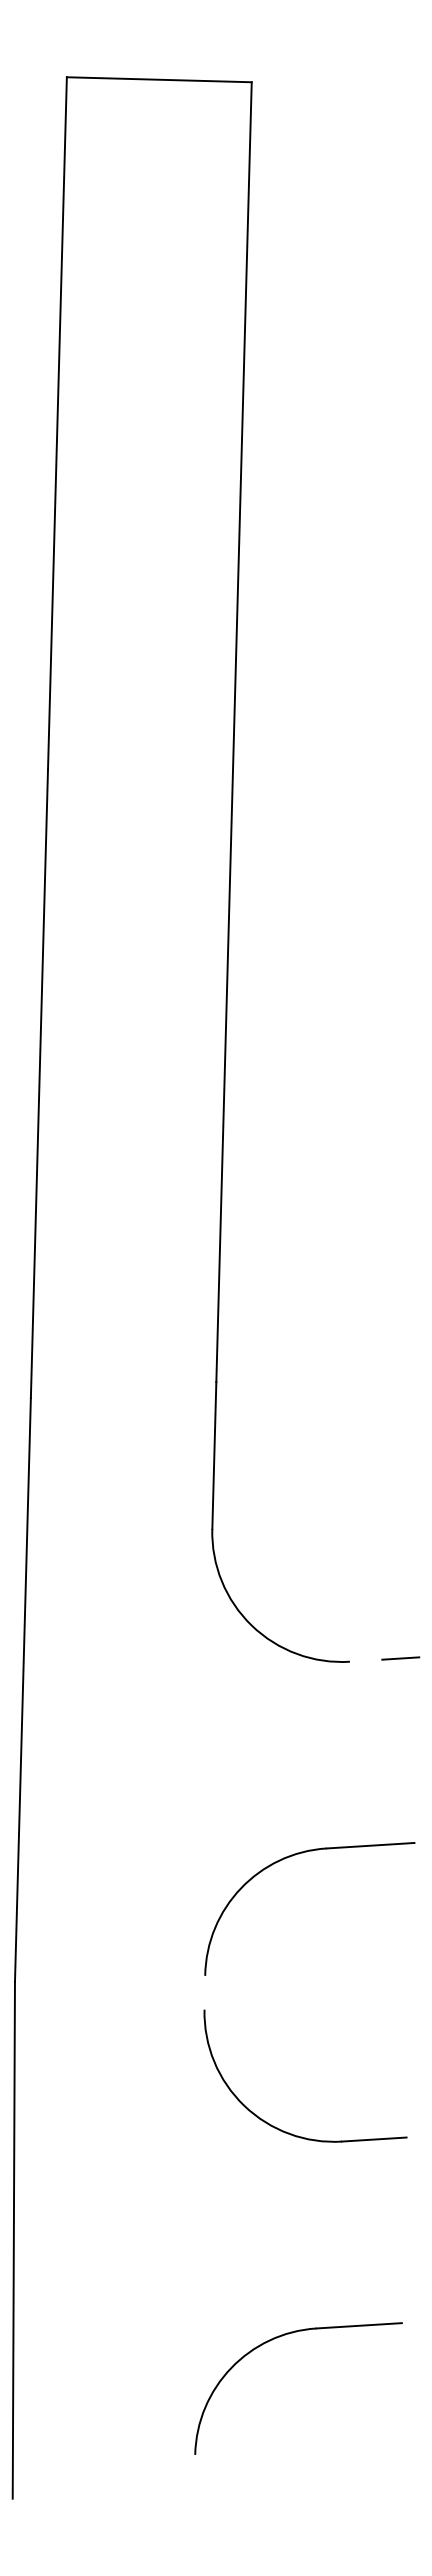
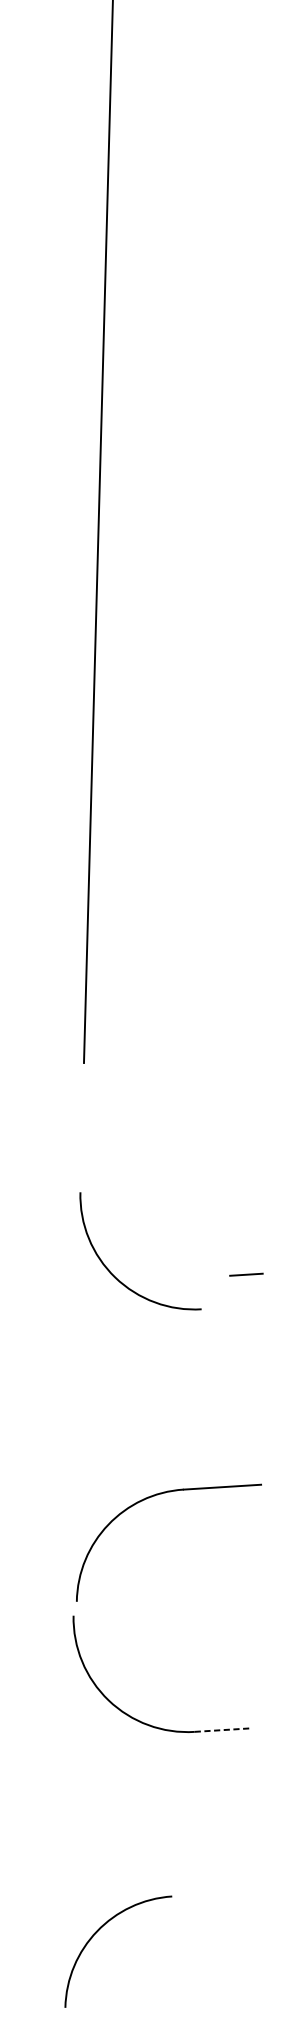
line: (214, 1455) -> (82, 1127), removed
line: (400, 1658) -> (246, 1274), moved
part: (290, 1857) -> (151, 1497), moved
line: (374, 2139) -> (223, 1730), solid -> dashed
line: (358, 2325) -> (209, 1893), removed

